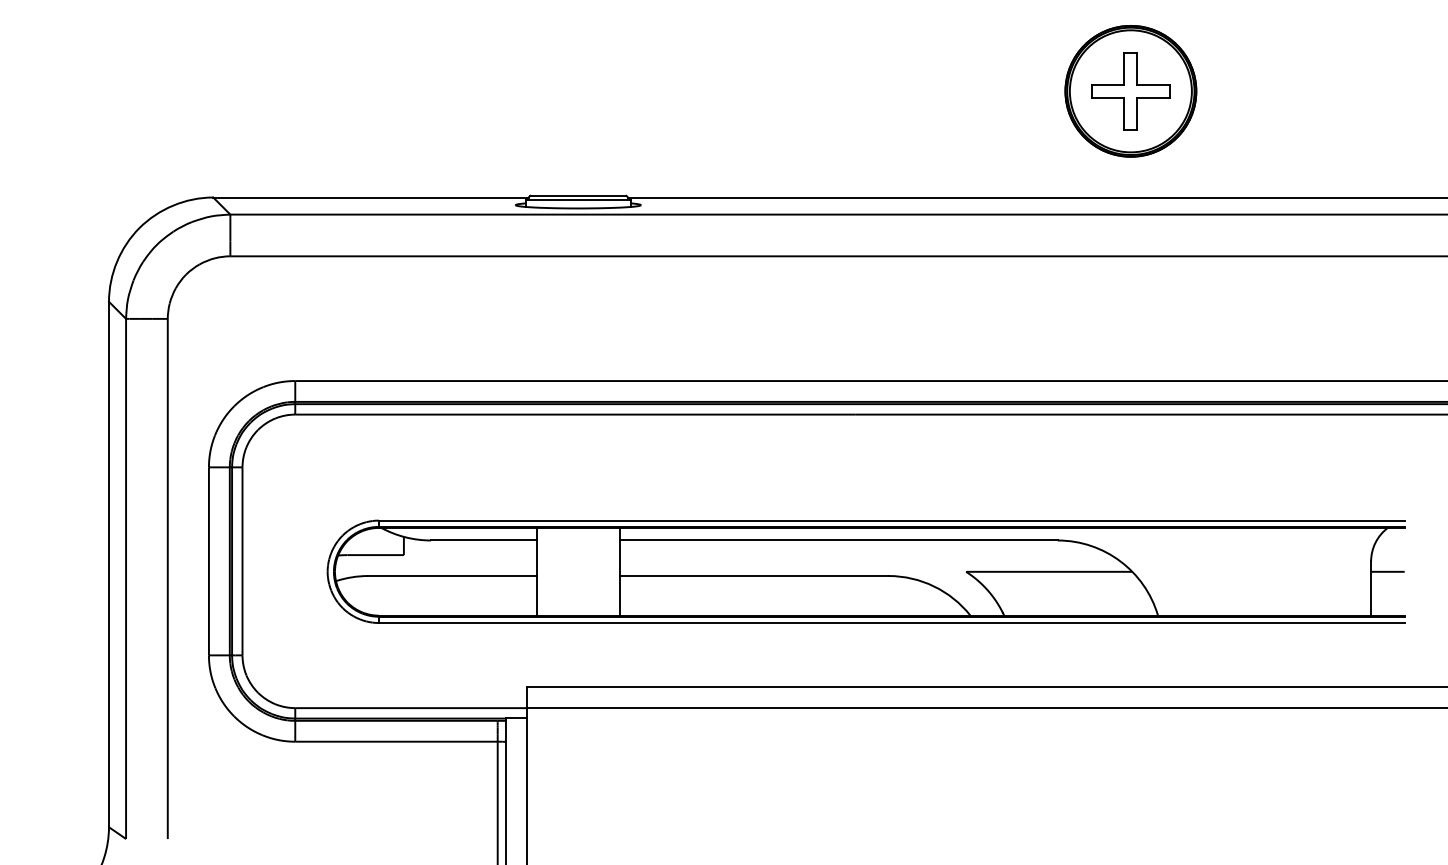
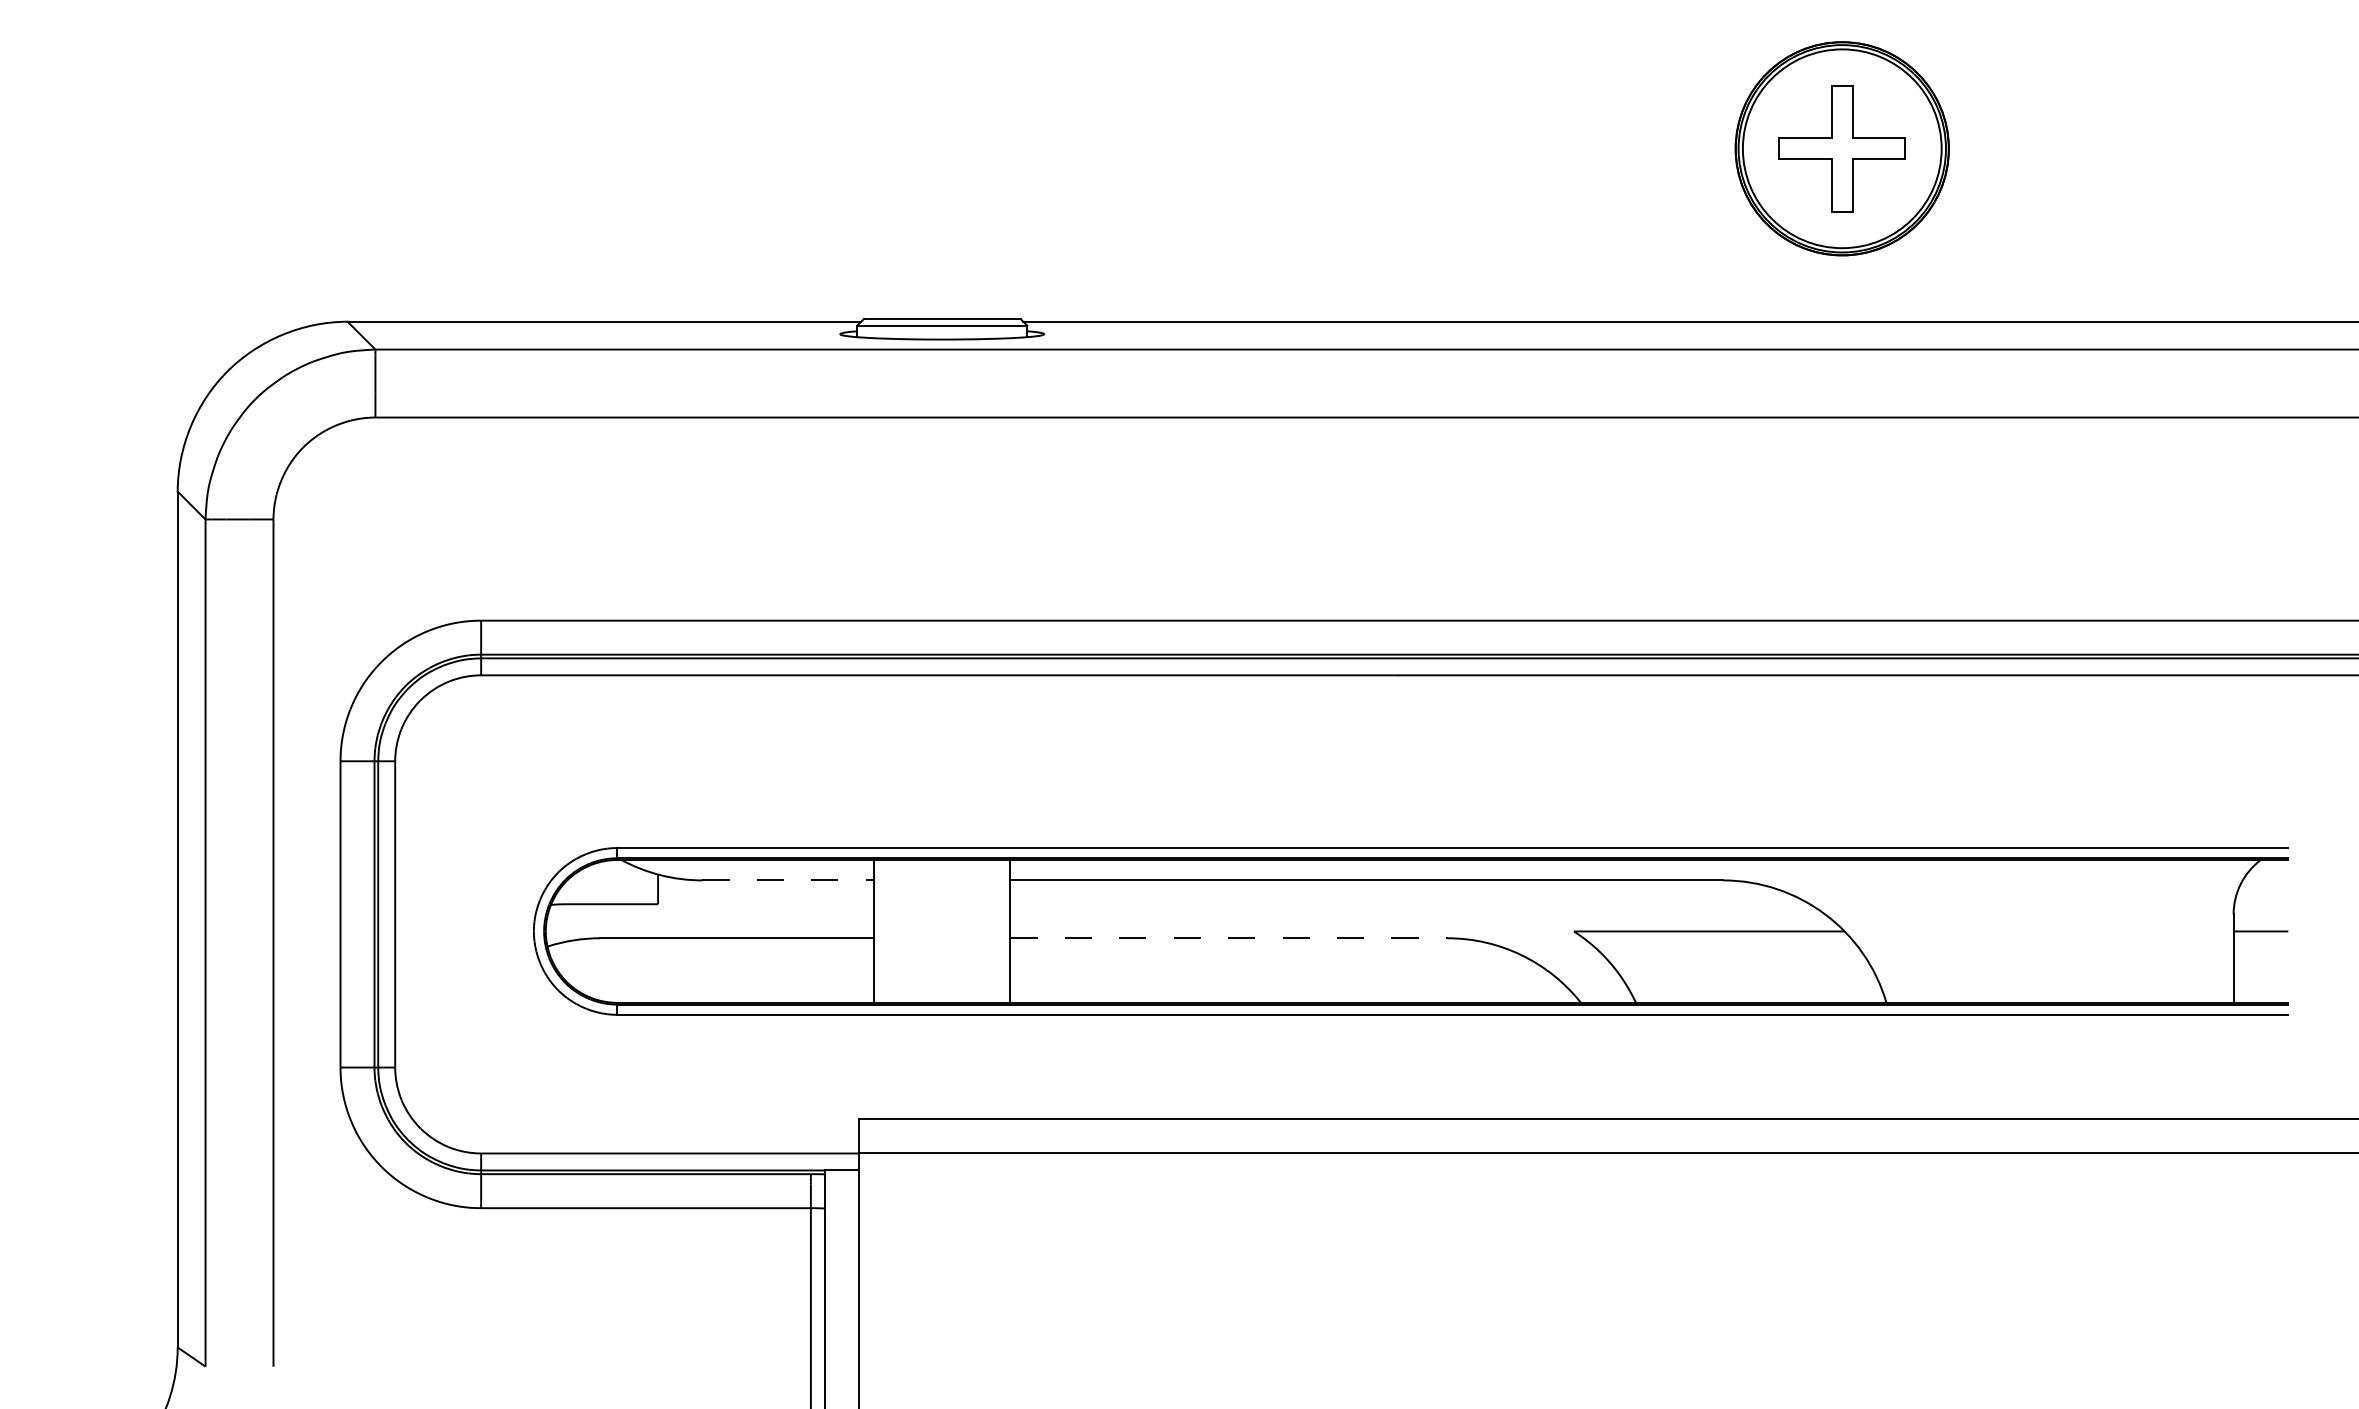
line: (483, 540) -> (787, 880), solid -> dashed
line: (754, 576) -> (1229, 939), solid -> dashed

